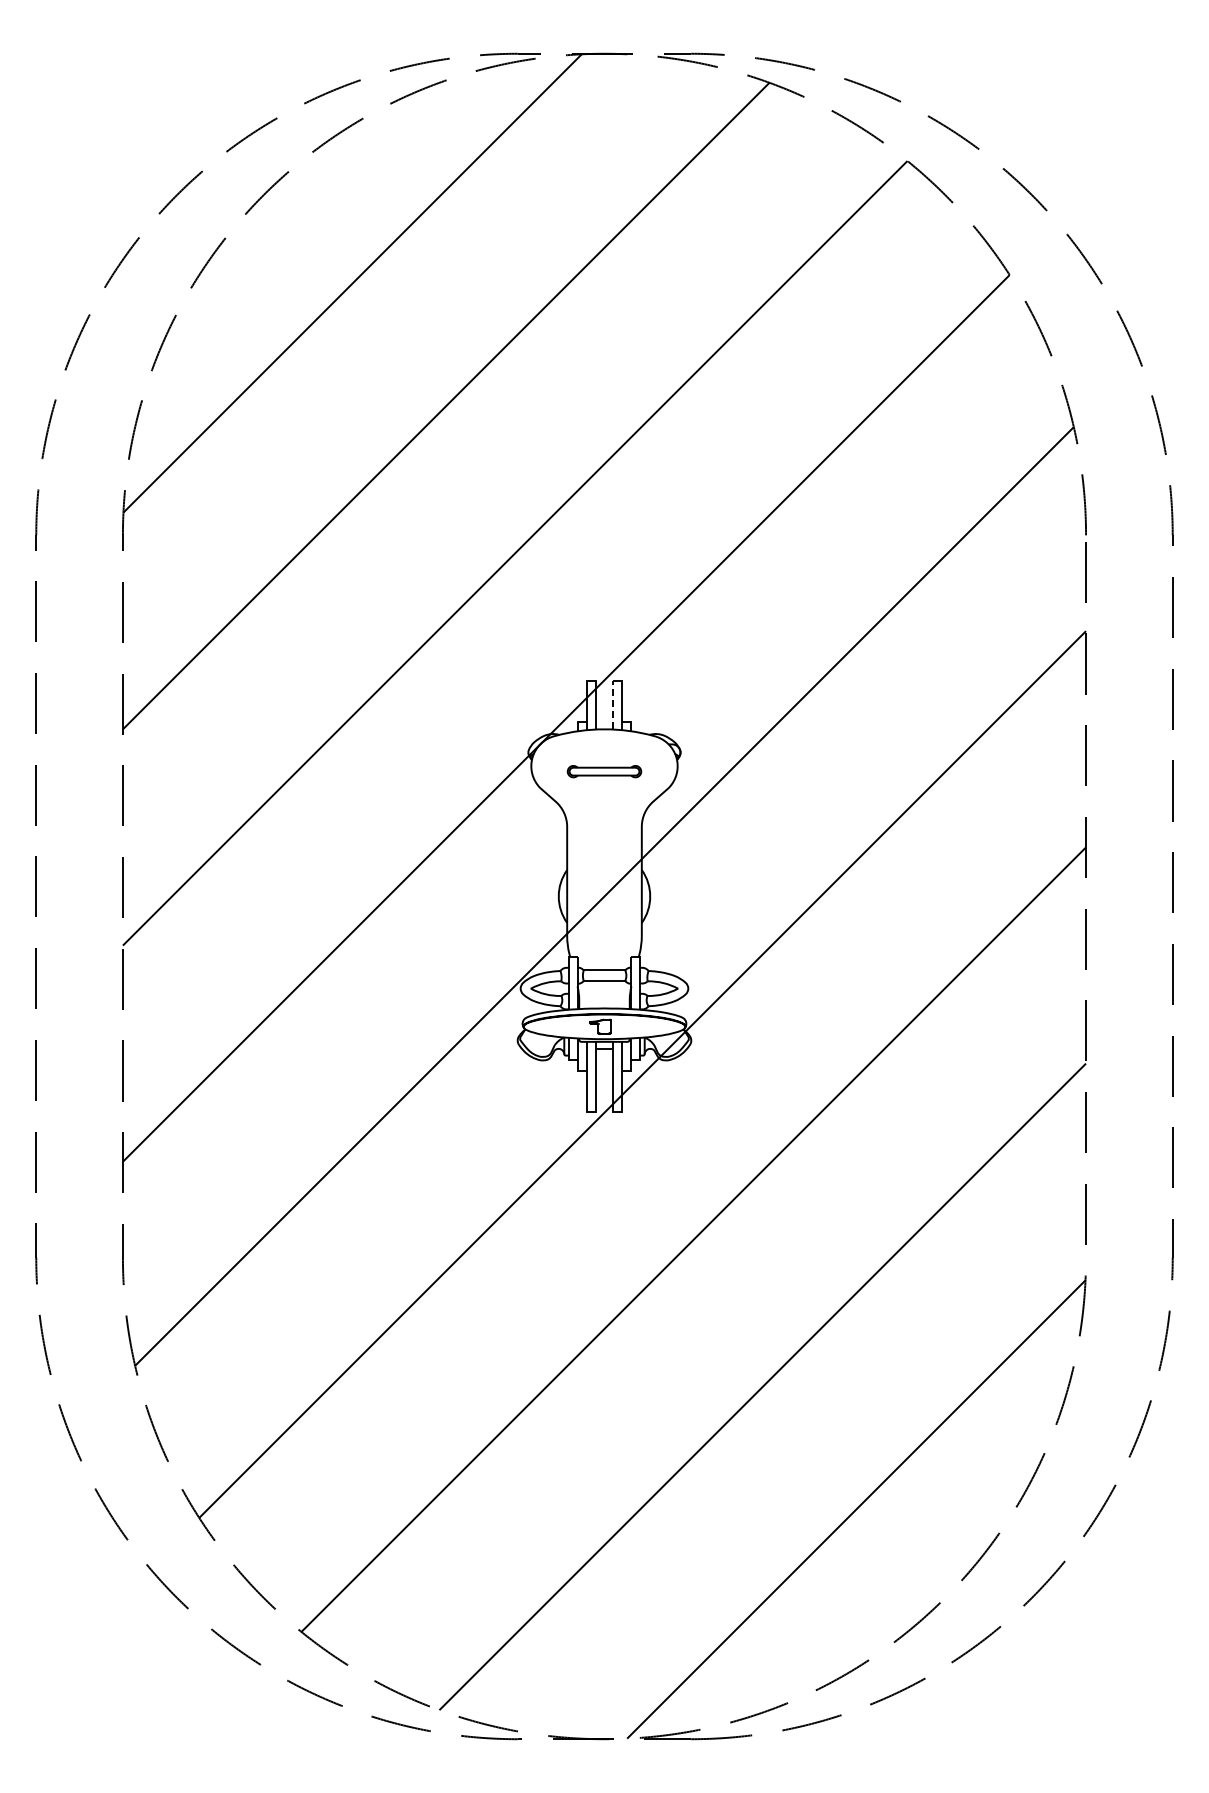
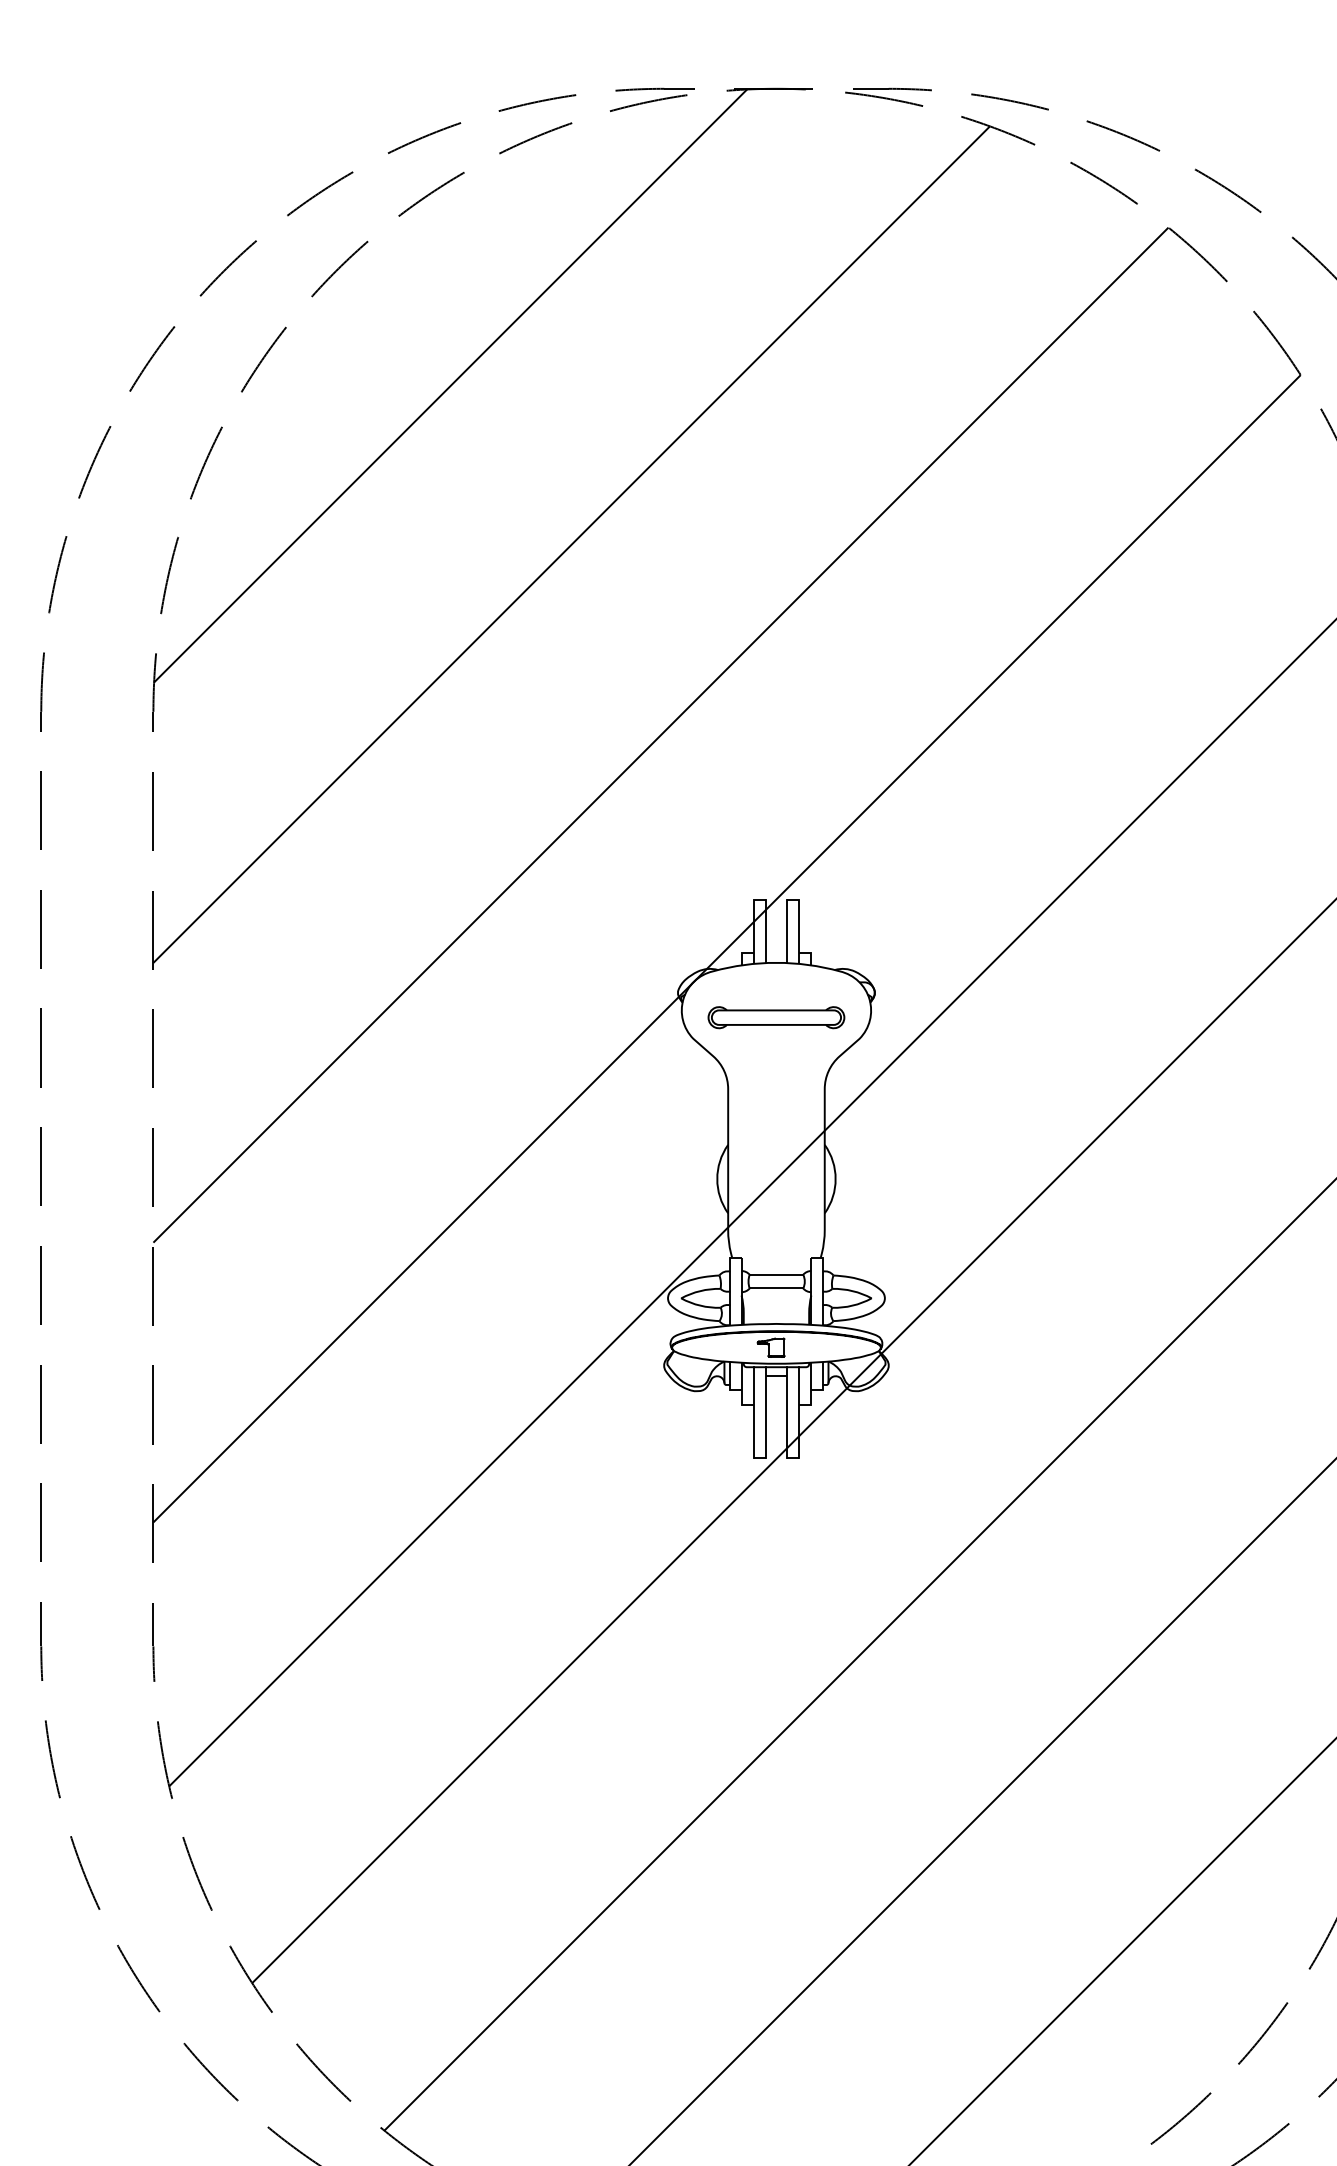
line: (612, 704) -> (786, 930), dashed -> solid
part: (604, 771) -> (776, 1017), size x1.43

